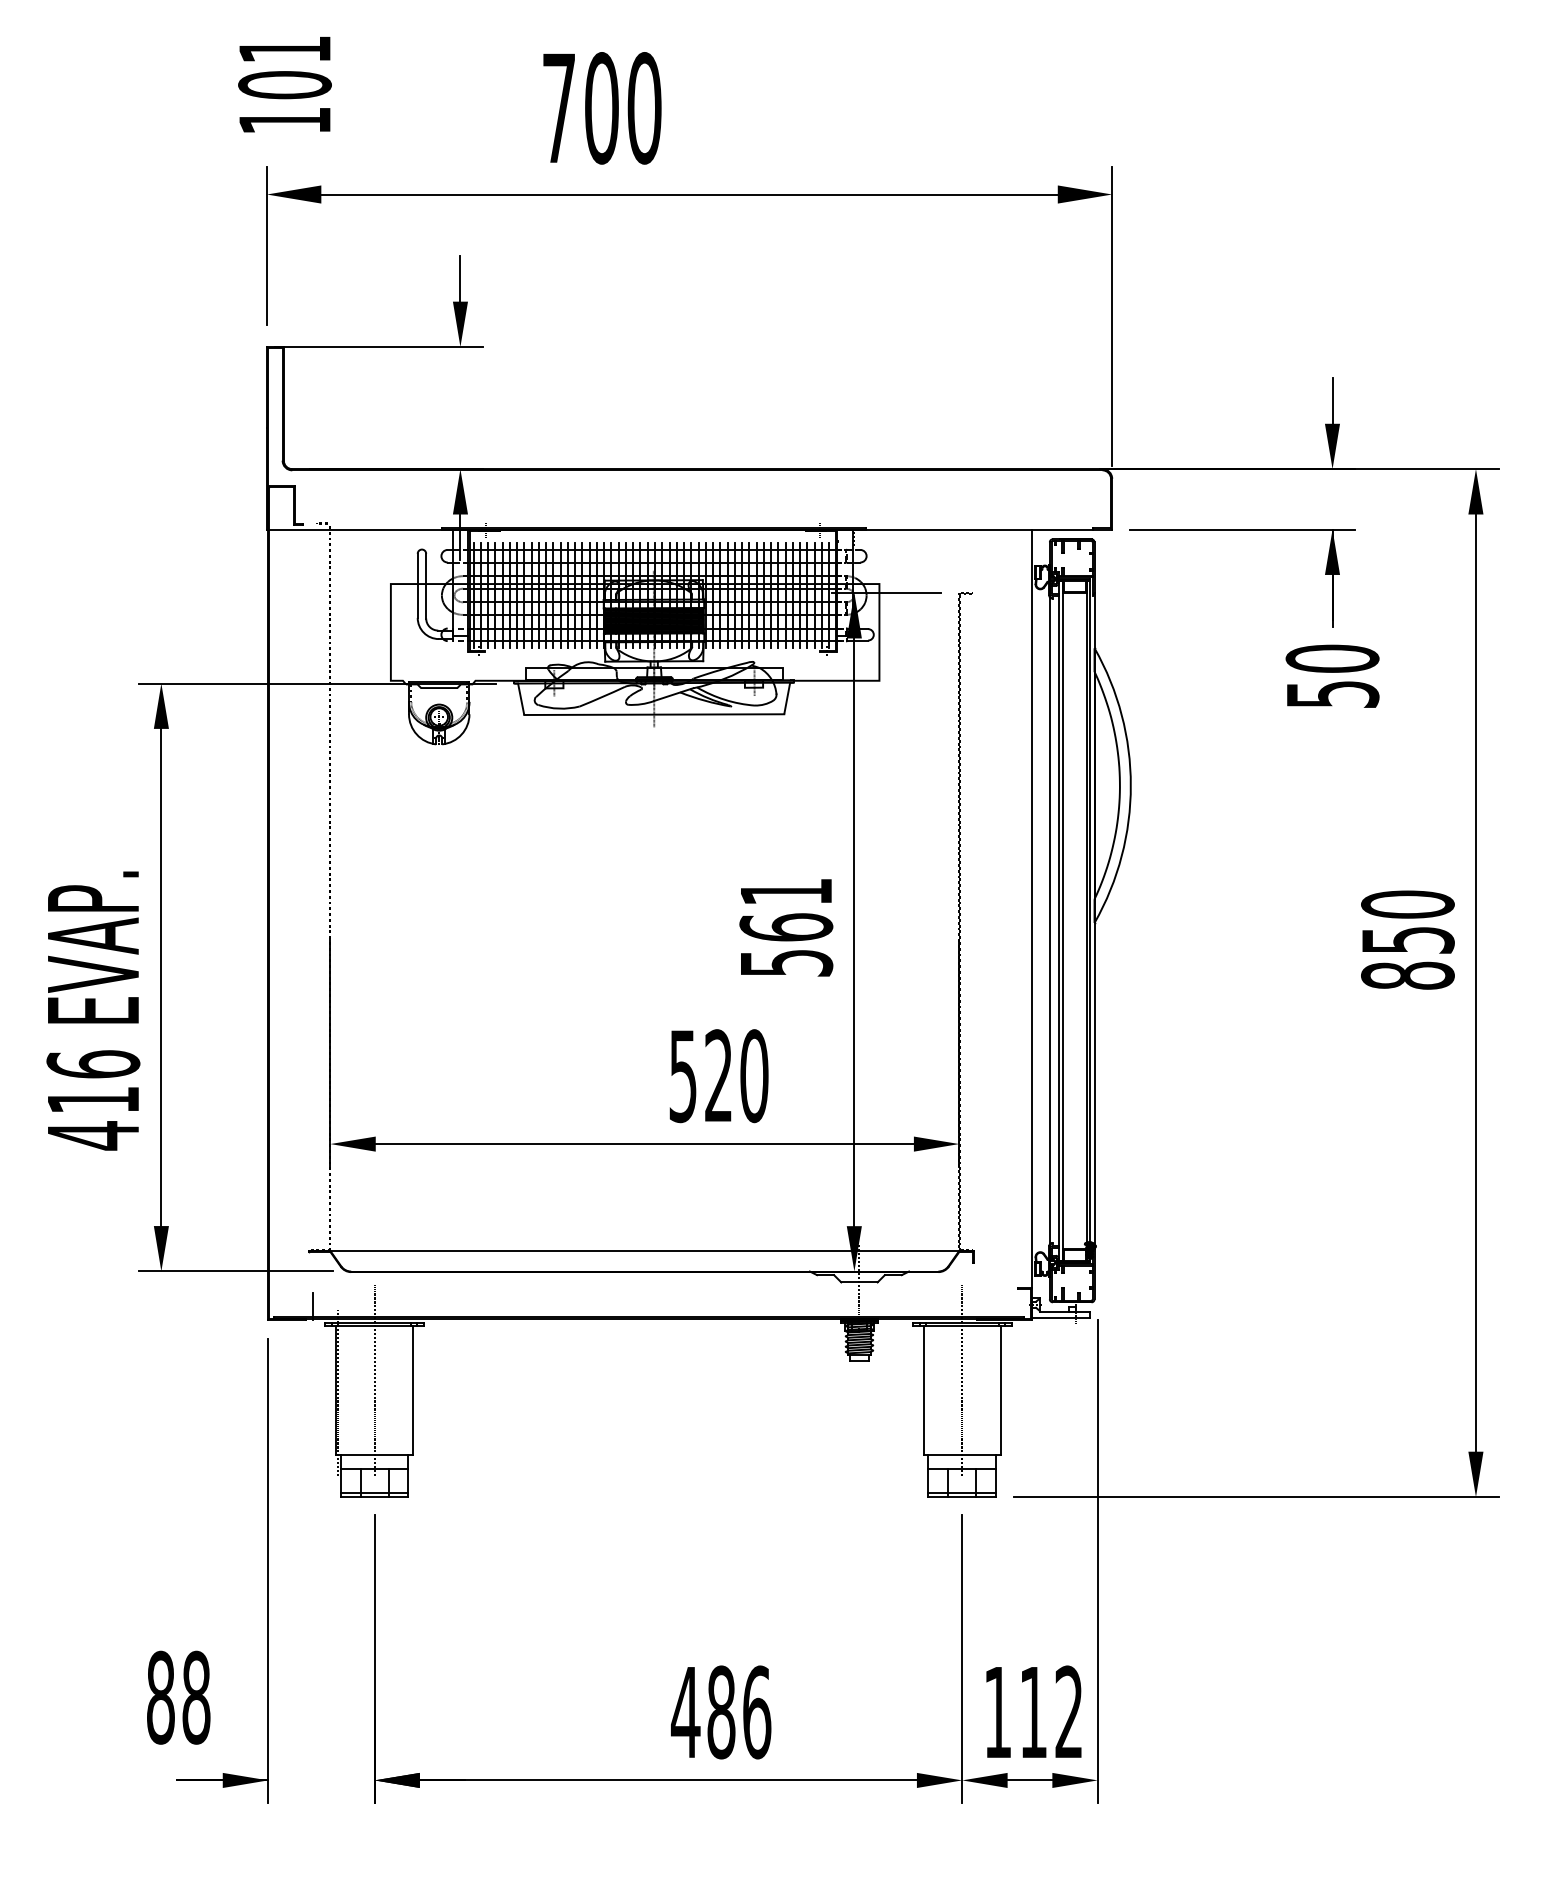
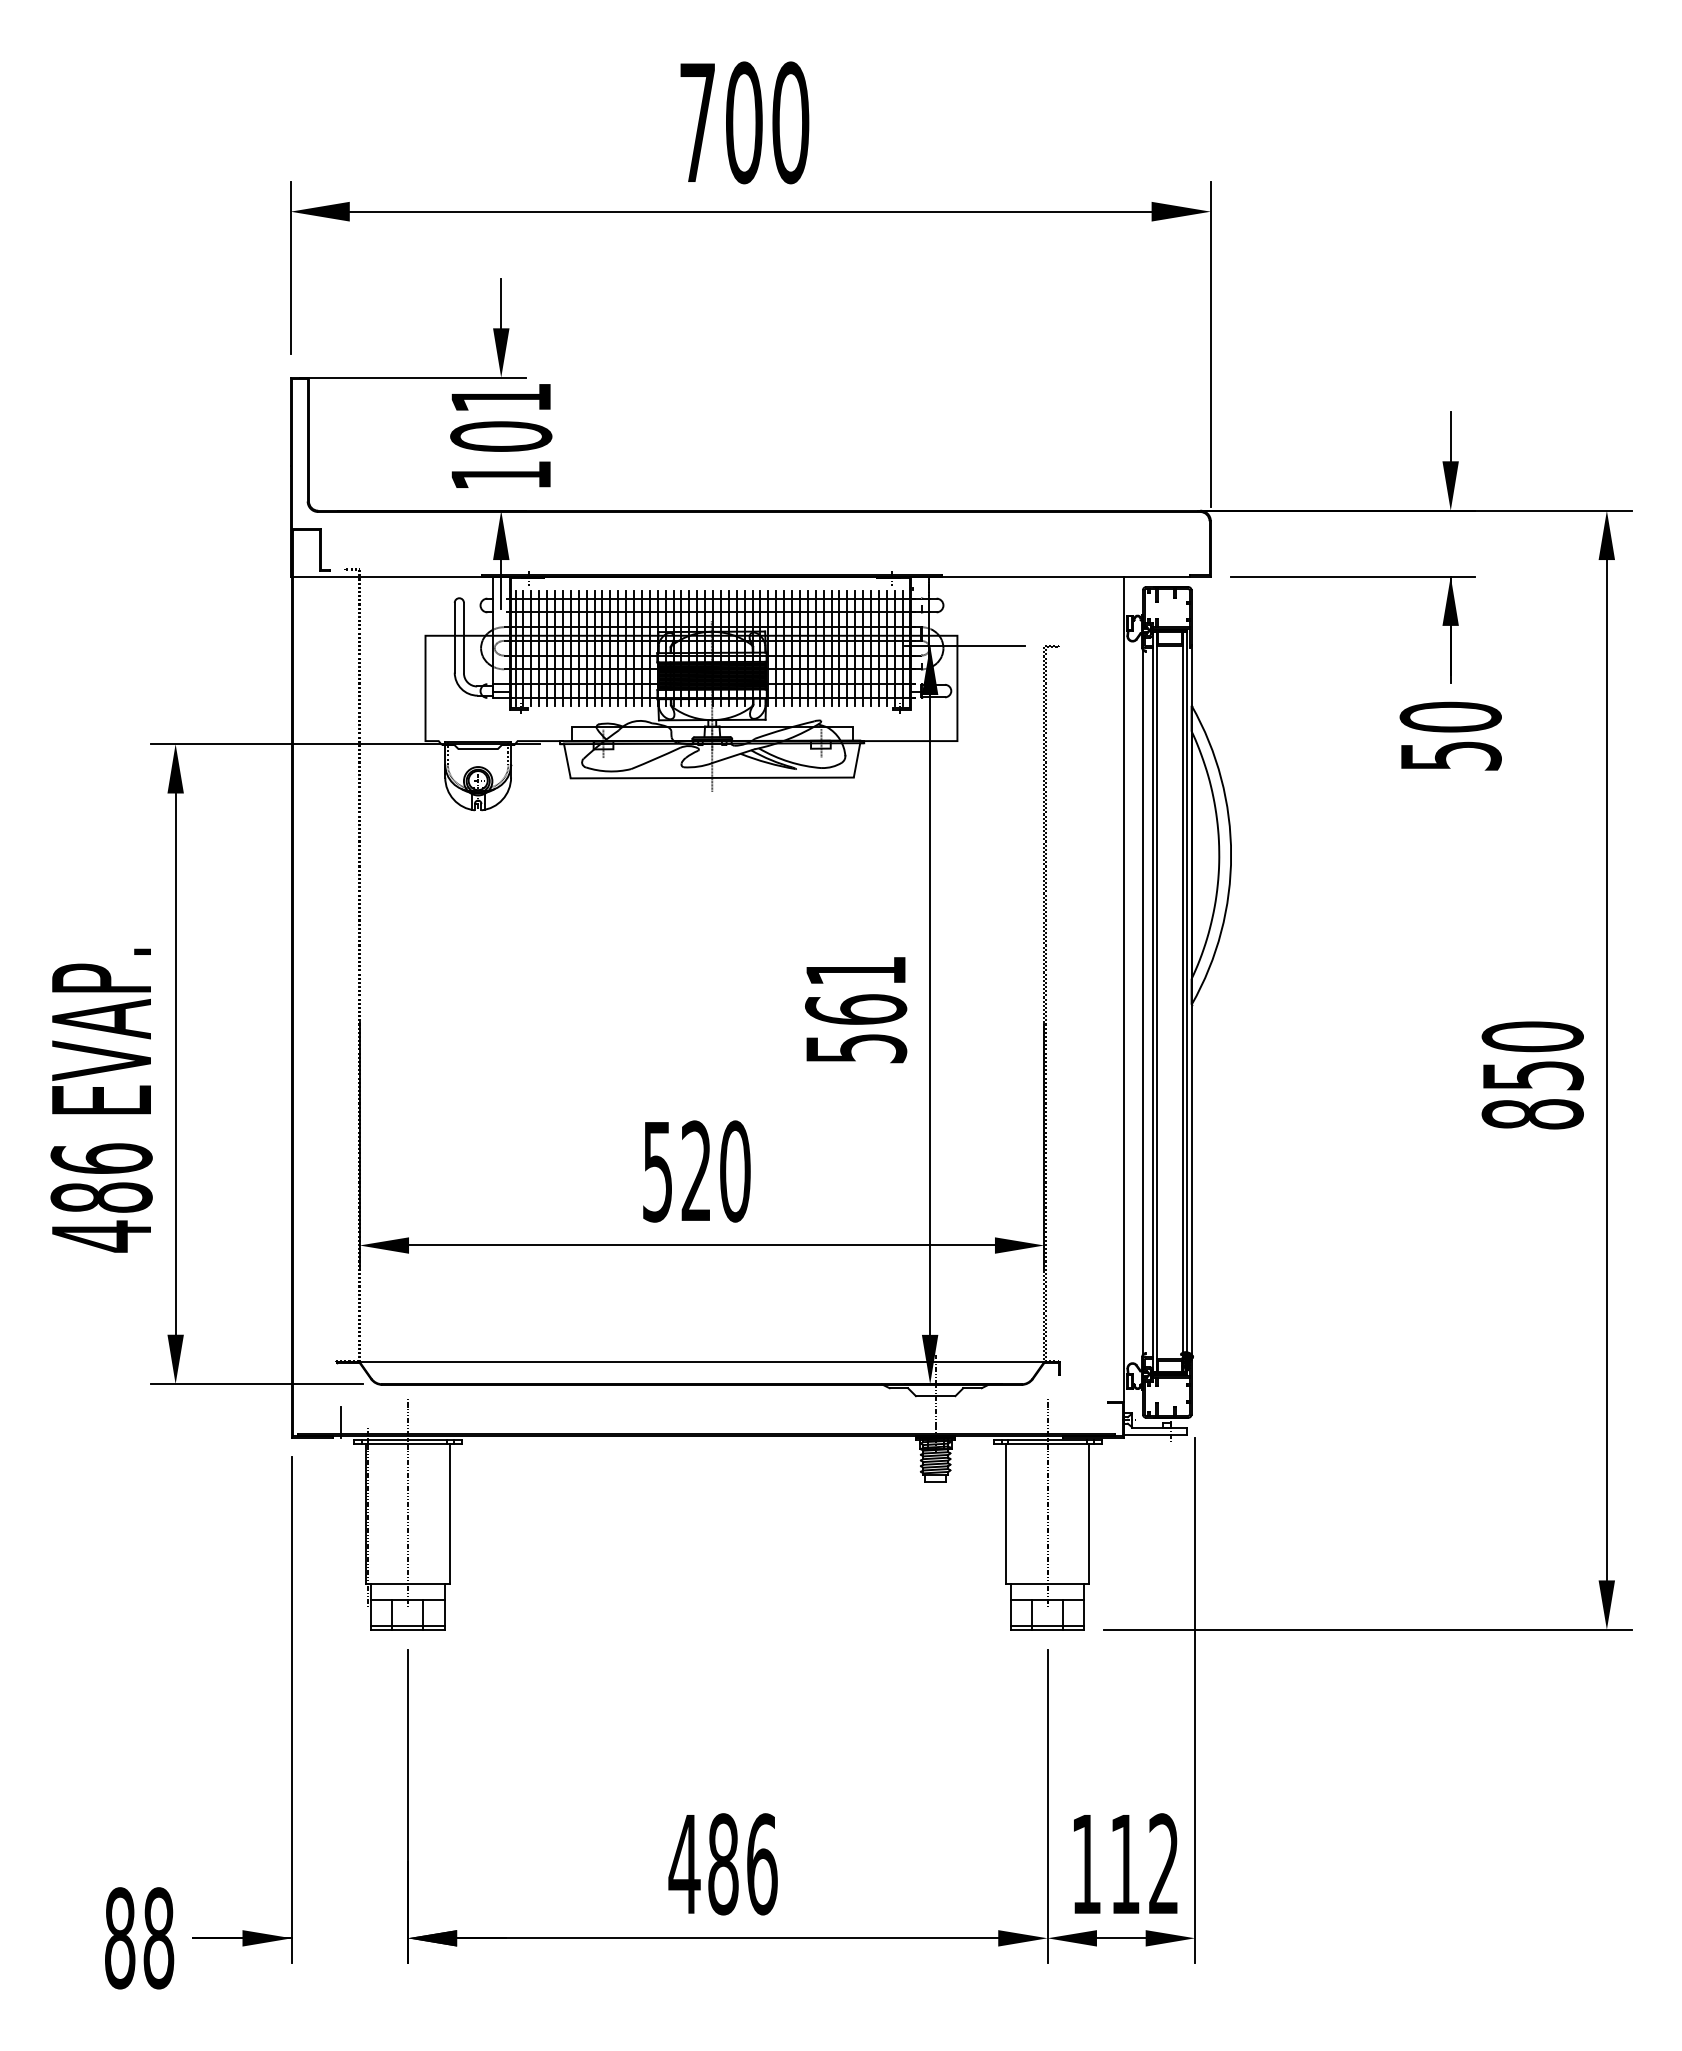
text: (285, 84) -> (501, 435), moved
text: (602, 108) -> (744, 122), moved
text: (1407, 940) -> (1532, 1075), moved
text: (718, 1076) -> (696, 1171), moved
text: (93, 1099) -> (101, 1197), 416 -> 486
text: (178, 1697) -> (139, 1938), moved
text: (720, 1712) -> (722, 1864), moved

